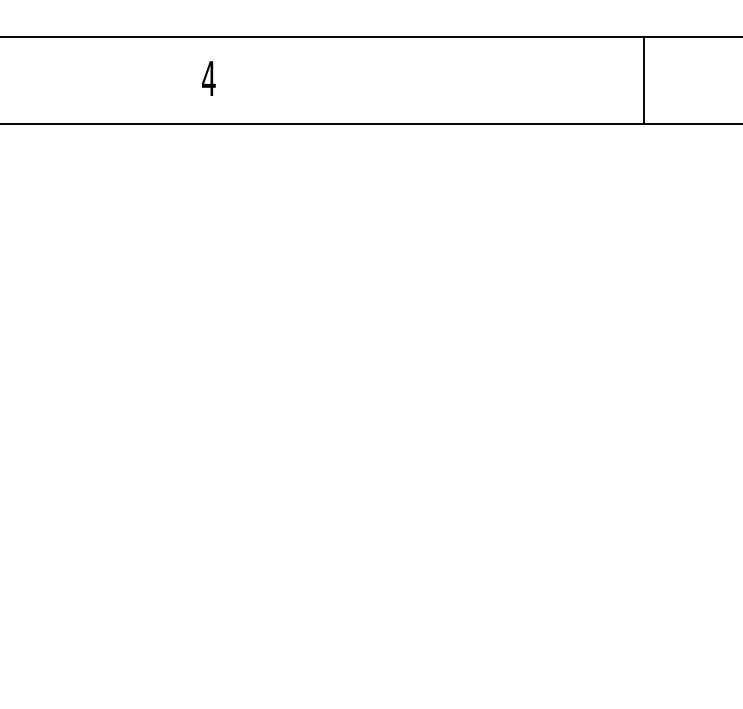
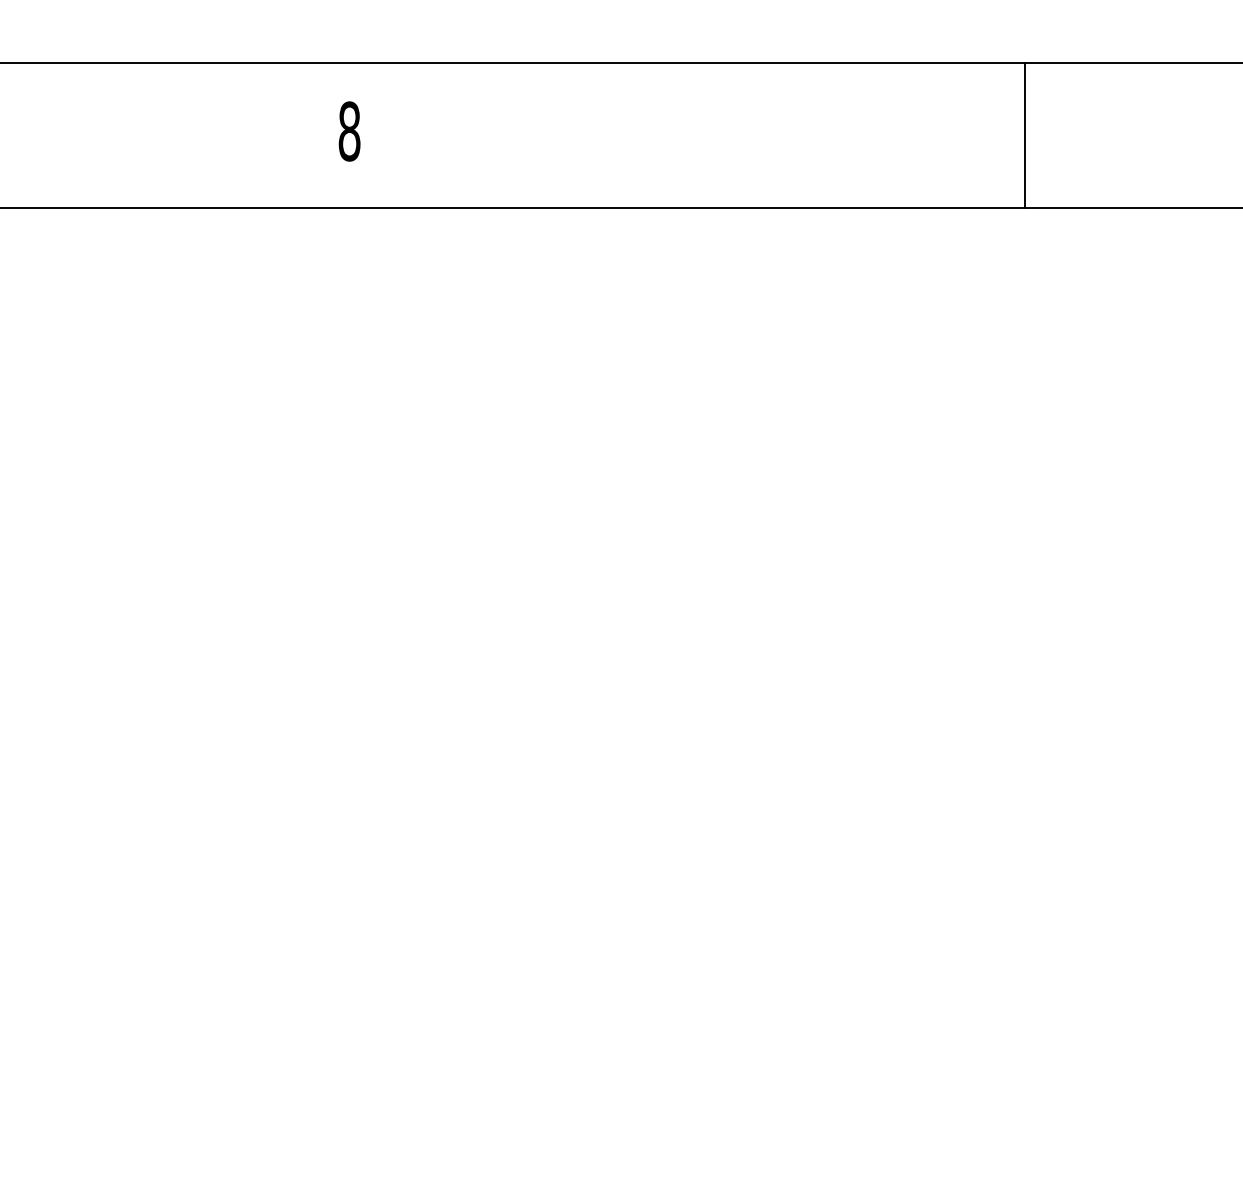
text: (208, 78) -> (348, 131), 4 -> 8
line: (643, 80) -> (1024, 134), moved

